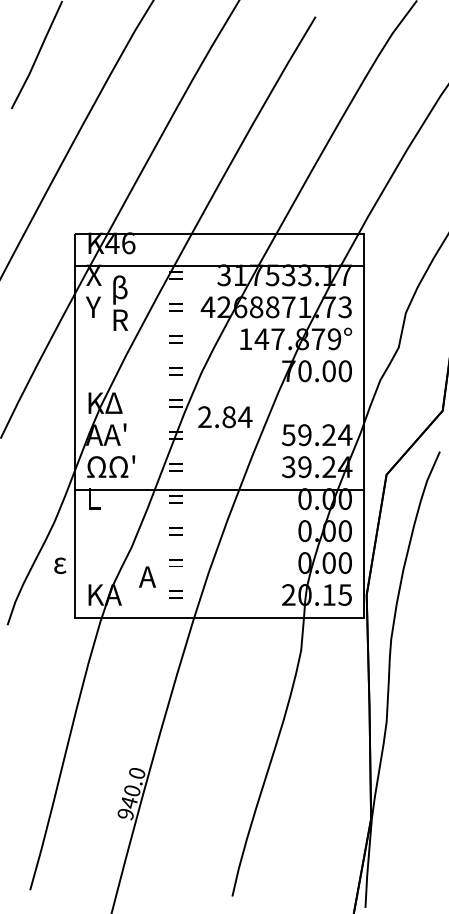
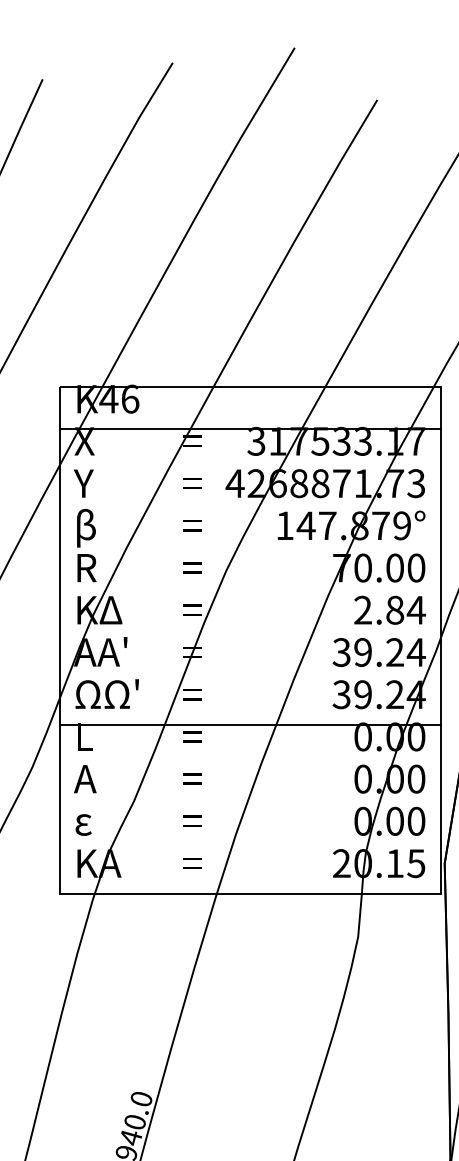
text: (120, 302) -> (86, 544), moved
text: (225, 417) -> (390, 610), moved
text: (288, 434) -> (341, 651), 59.24 -> 39.24
text: (60, 565) -> (83, 824), moved
text: (147, 576) -> (85, 778), moved

